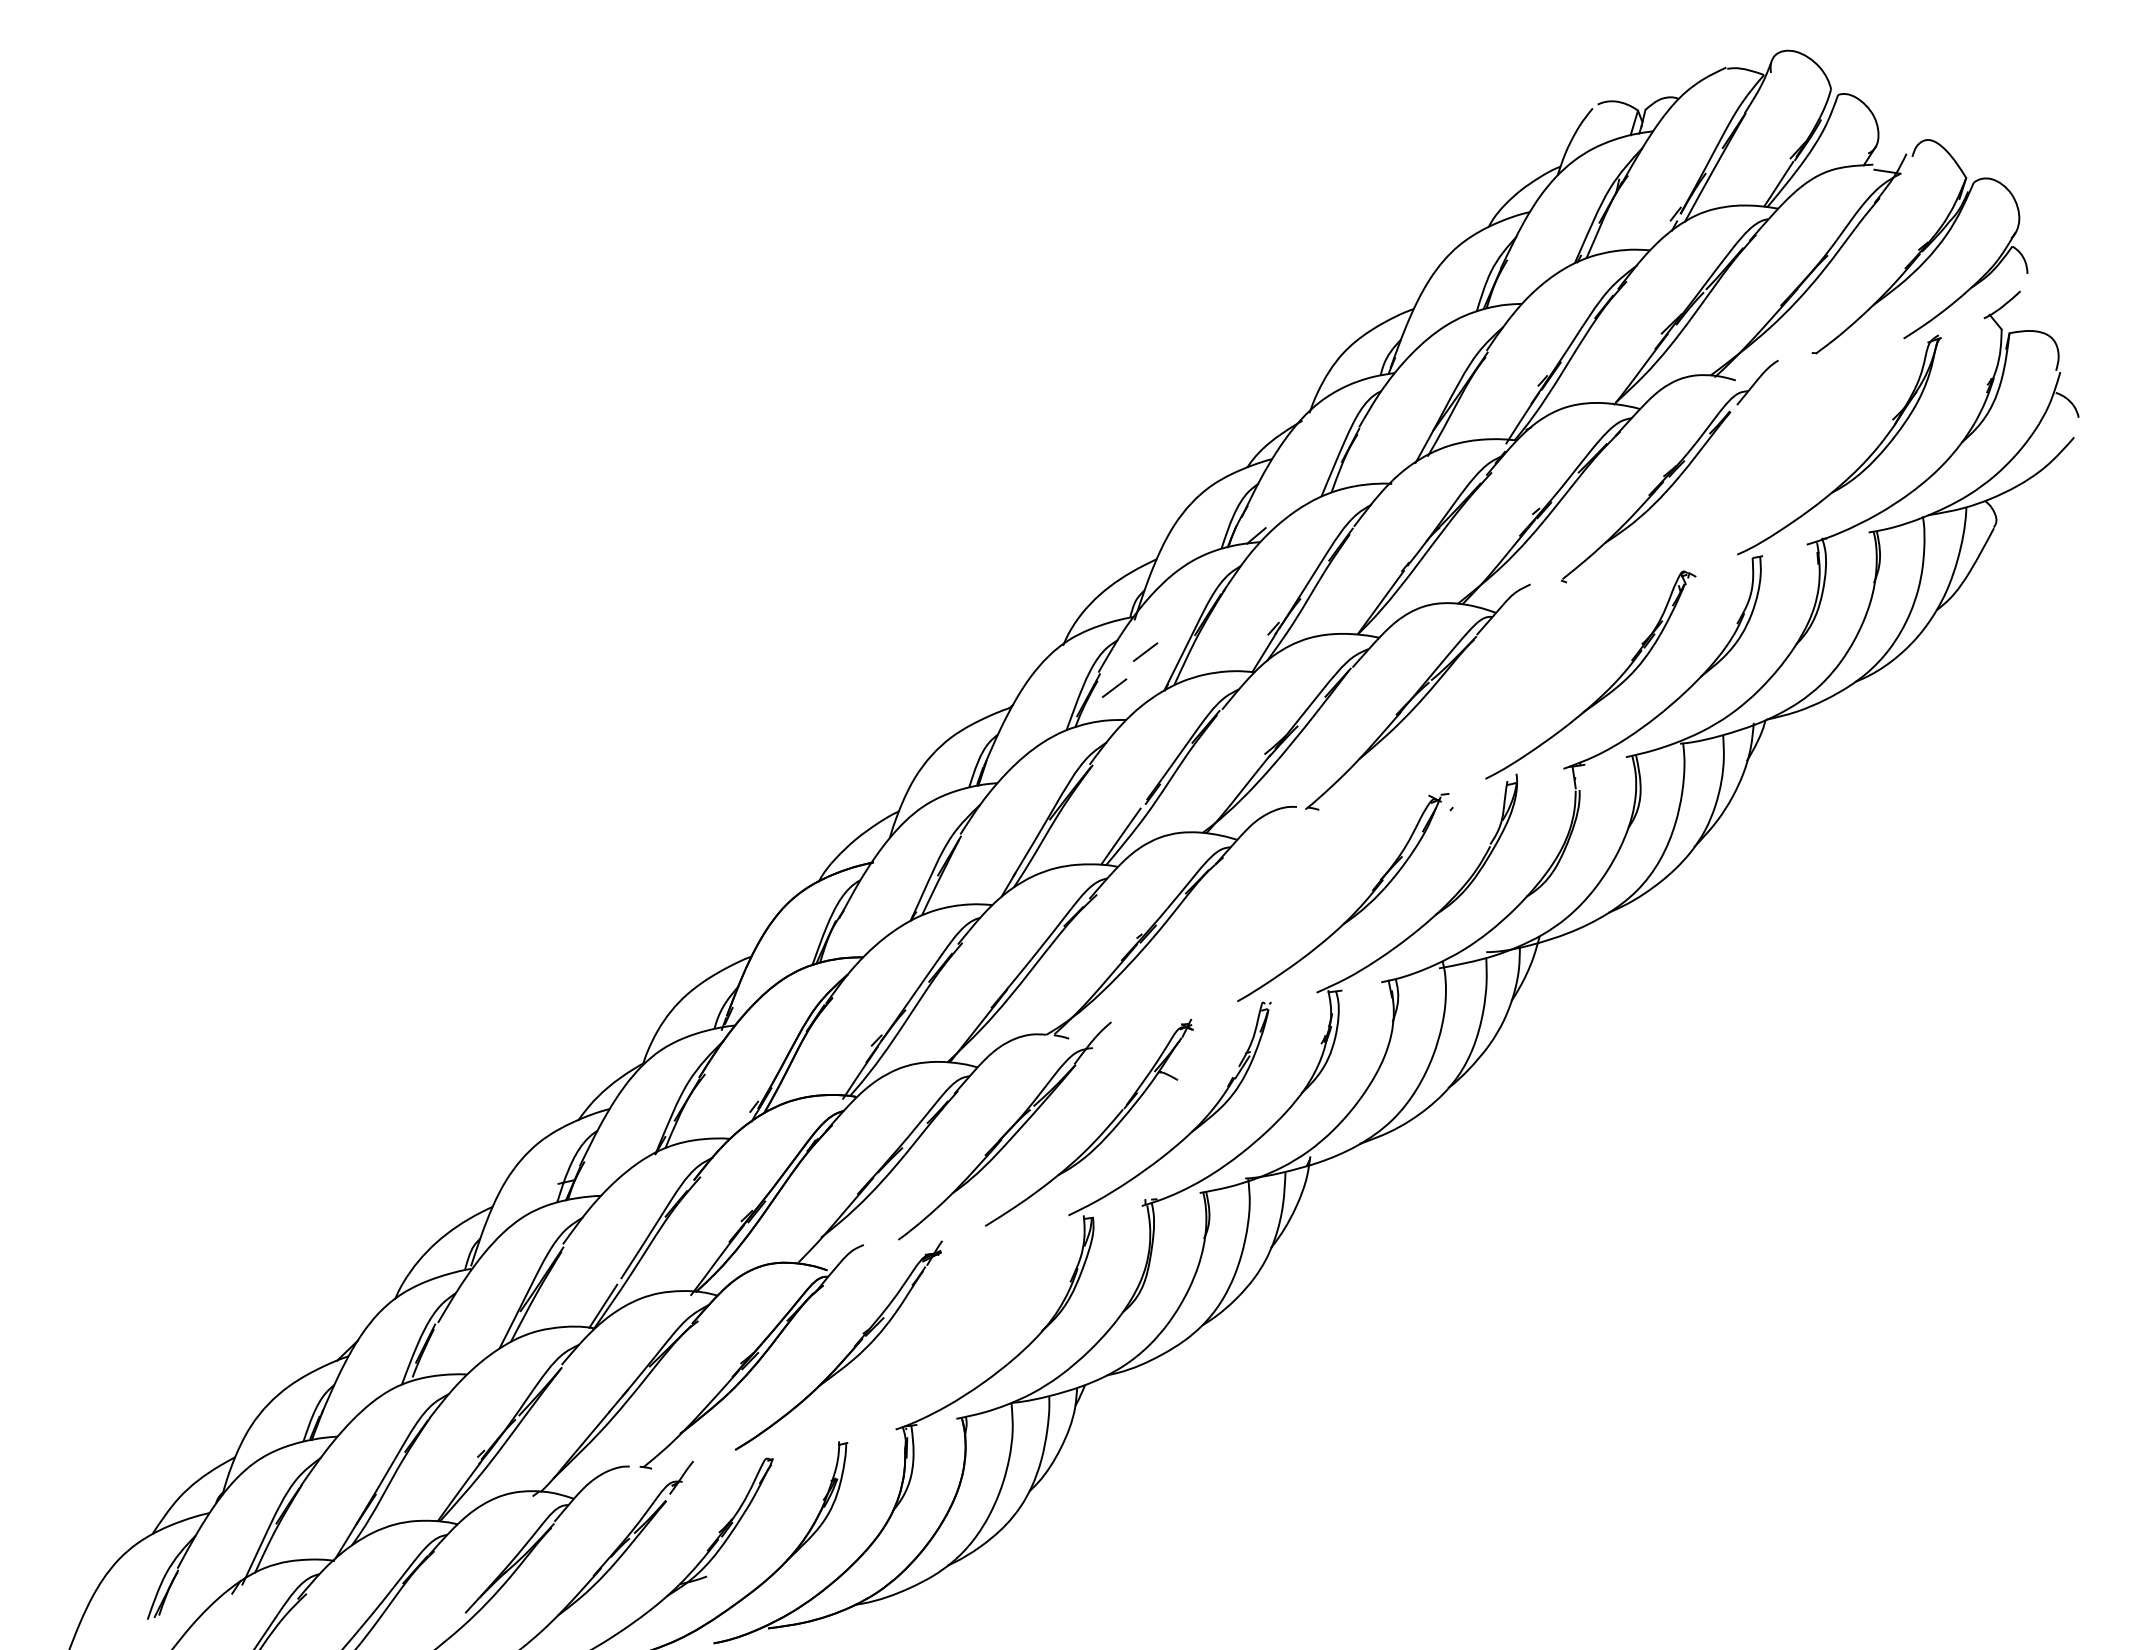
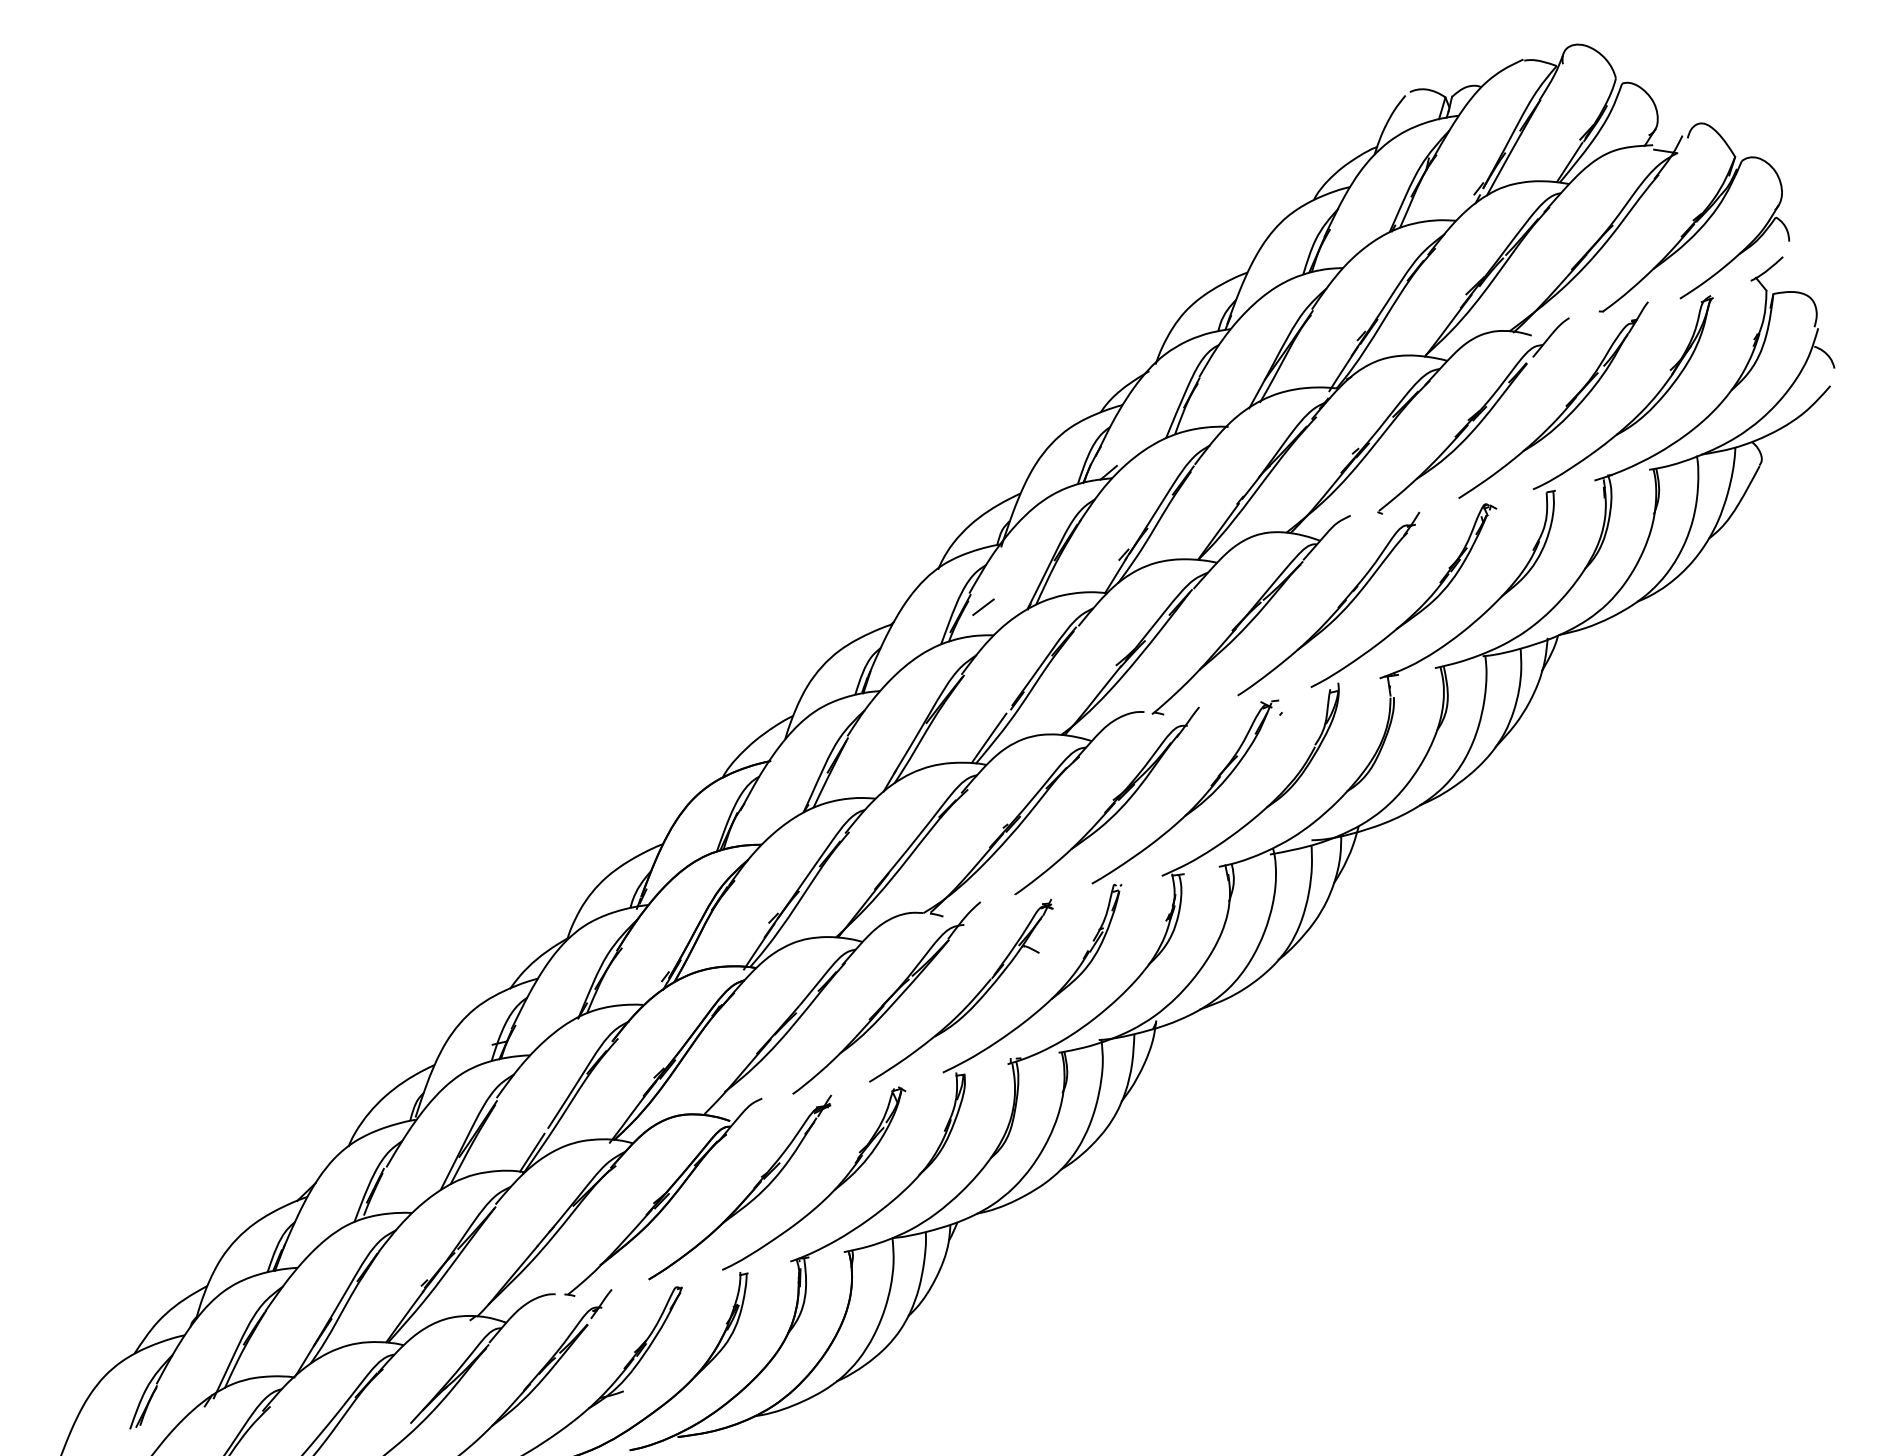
part: (1774, 459) -> (1565, 405), added
line: (1145, 651) -> (1010, 574), removed
part: (1515, 688) -> (1337, 607), added
part: (1260, 906) -> (1112, 799), added
part: (940, 1352) -> (829, 1193), added

